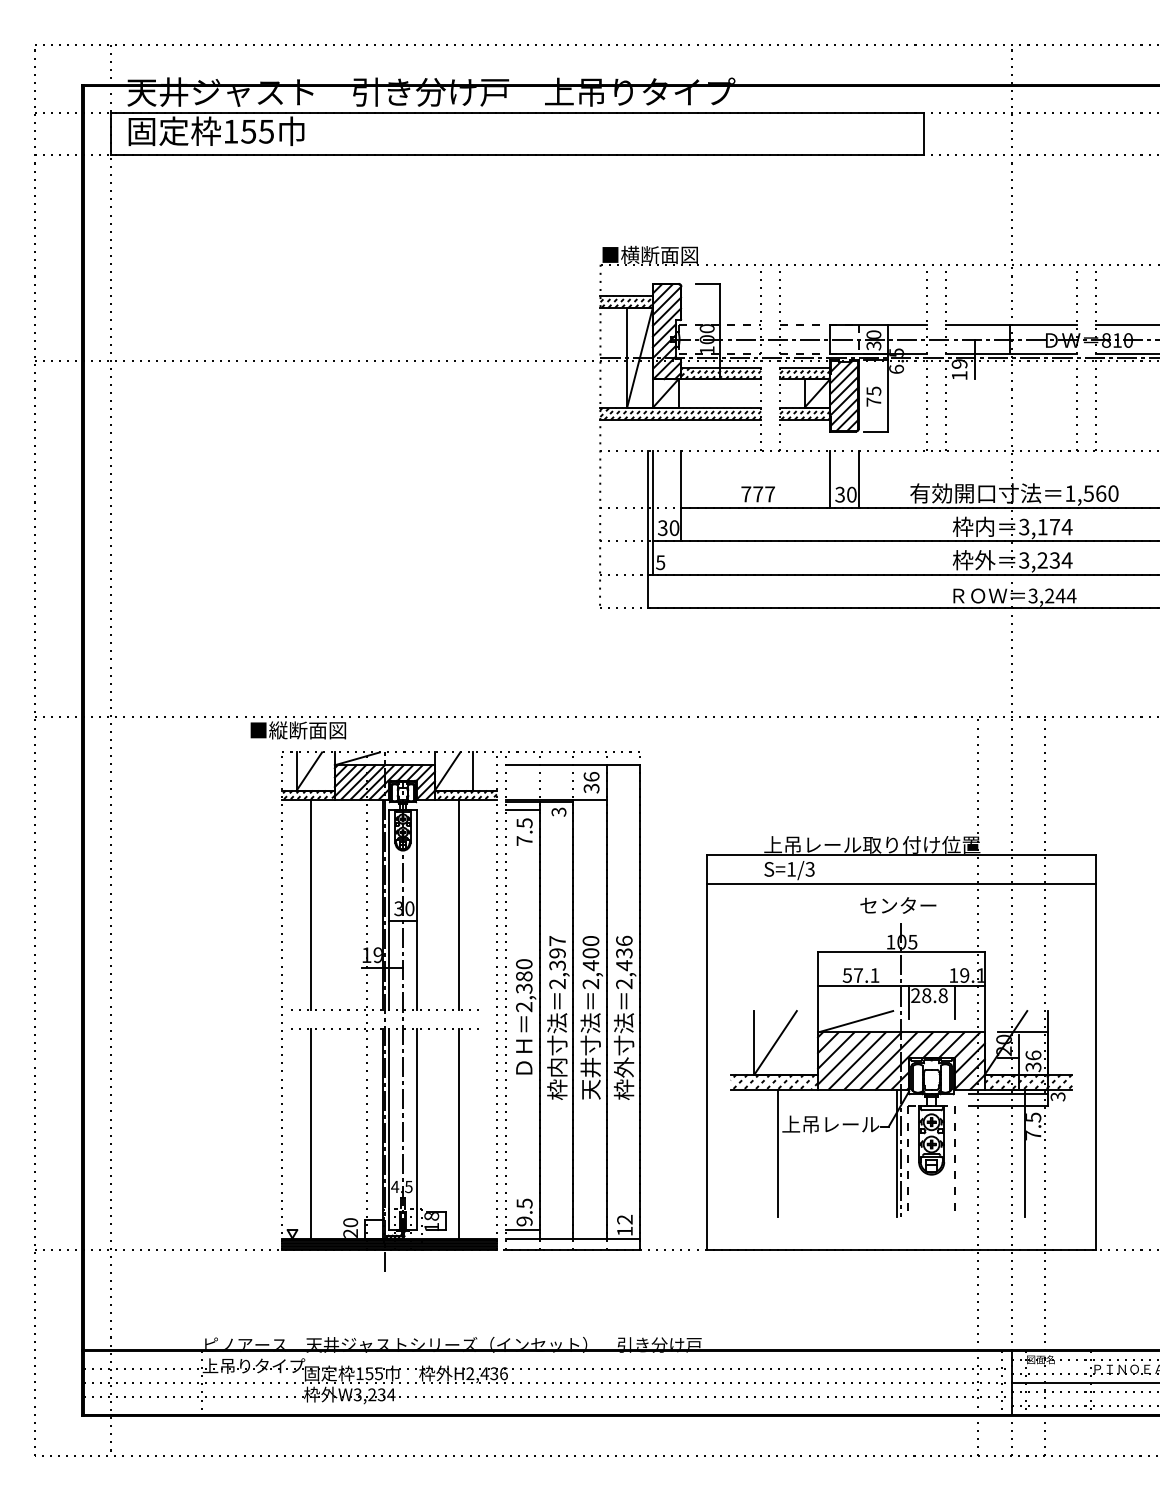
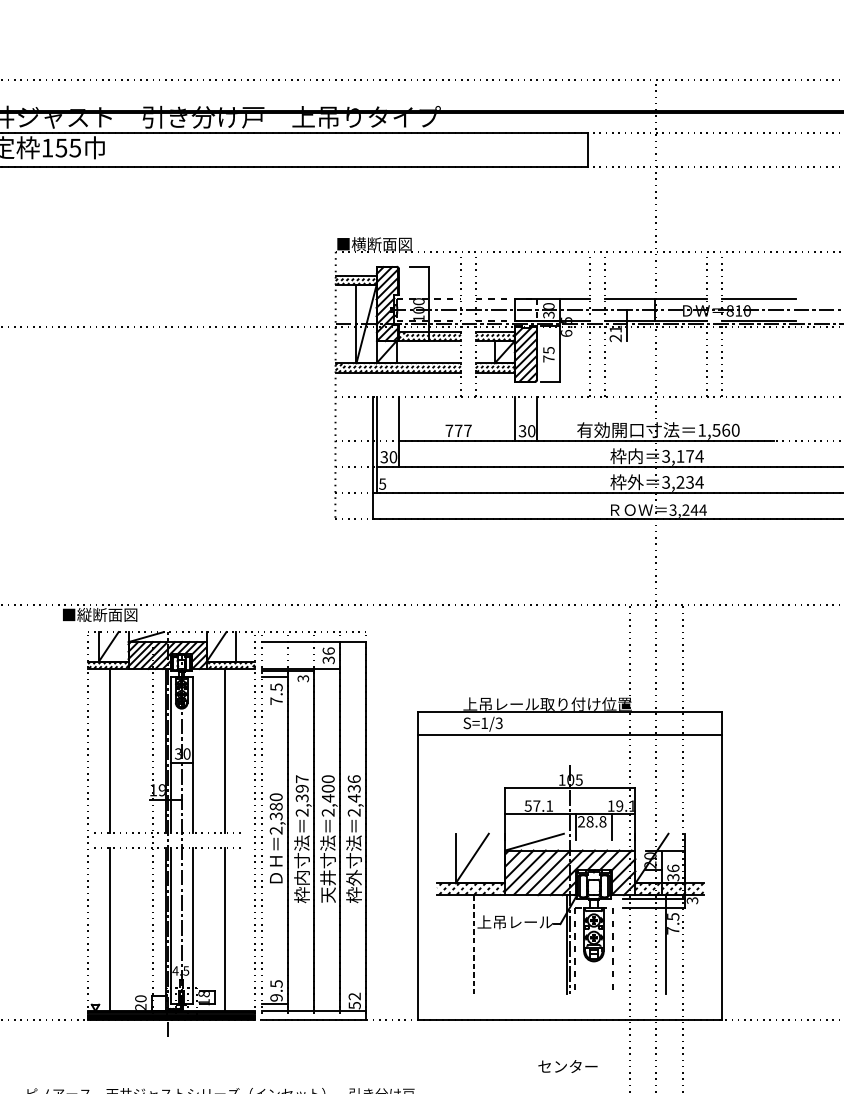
text: (959, 369) -> (615, 333), 19 -> 21
text: (898, 905) -> (568, 1066), moved
line: (778, 1153) -> (474, 944), solid -> dashed
text: (624, 1231) -> (354, 1005), 12 -> 52

